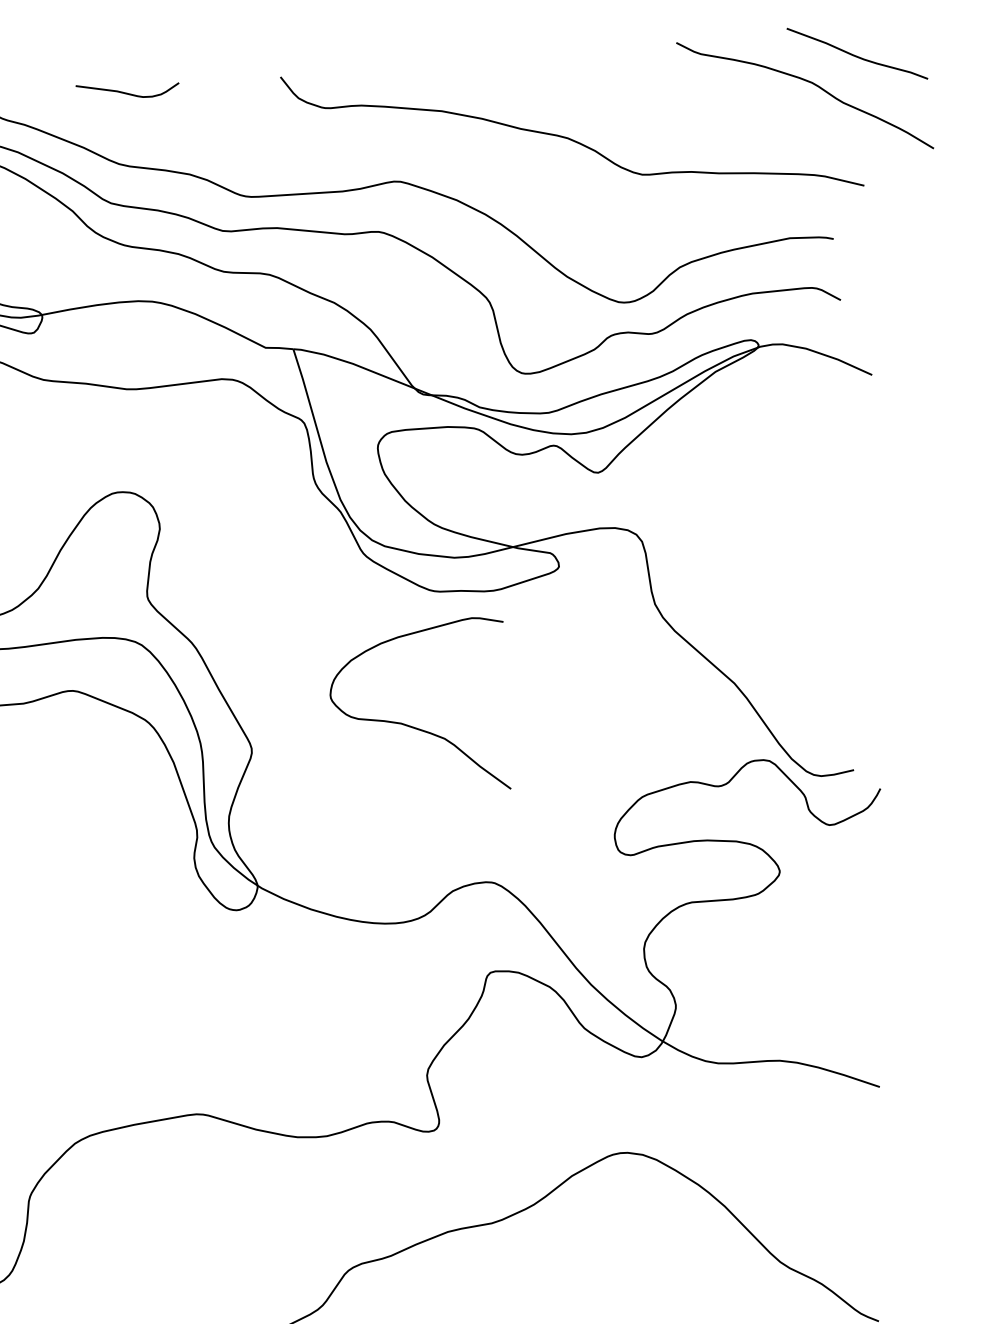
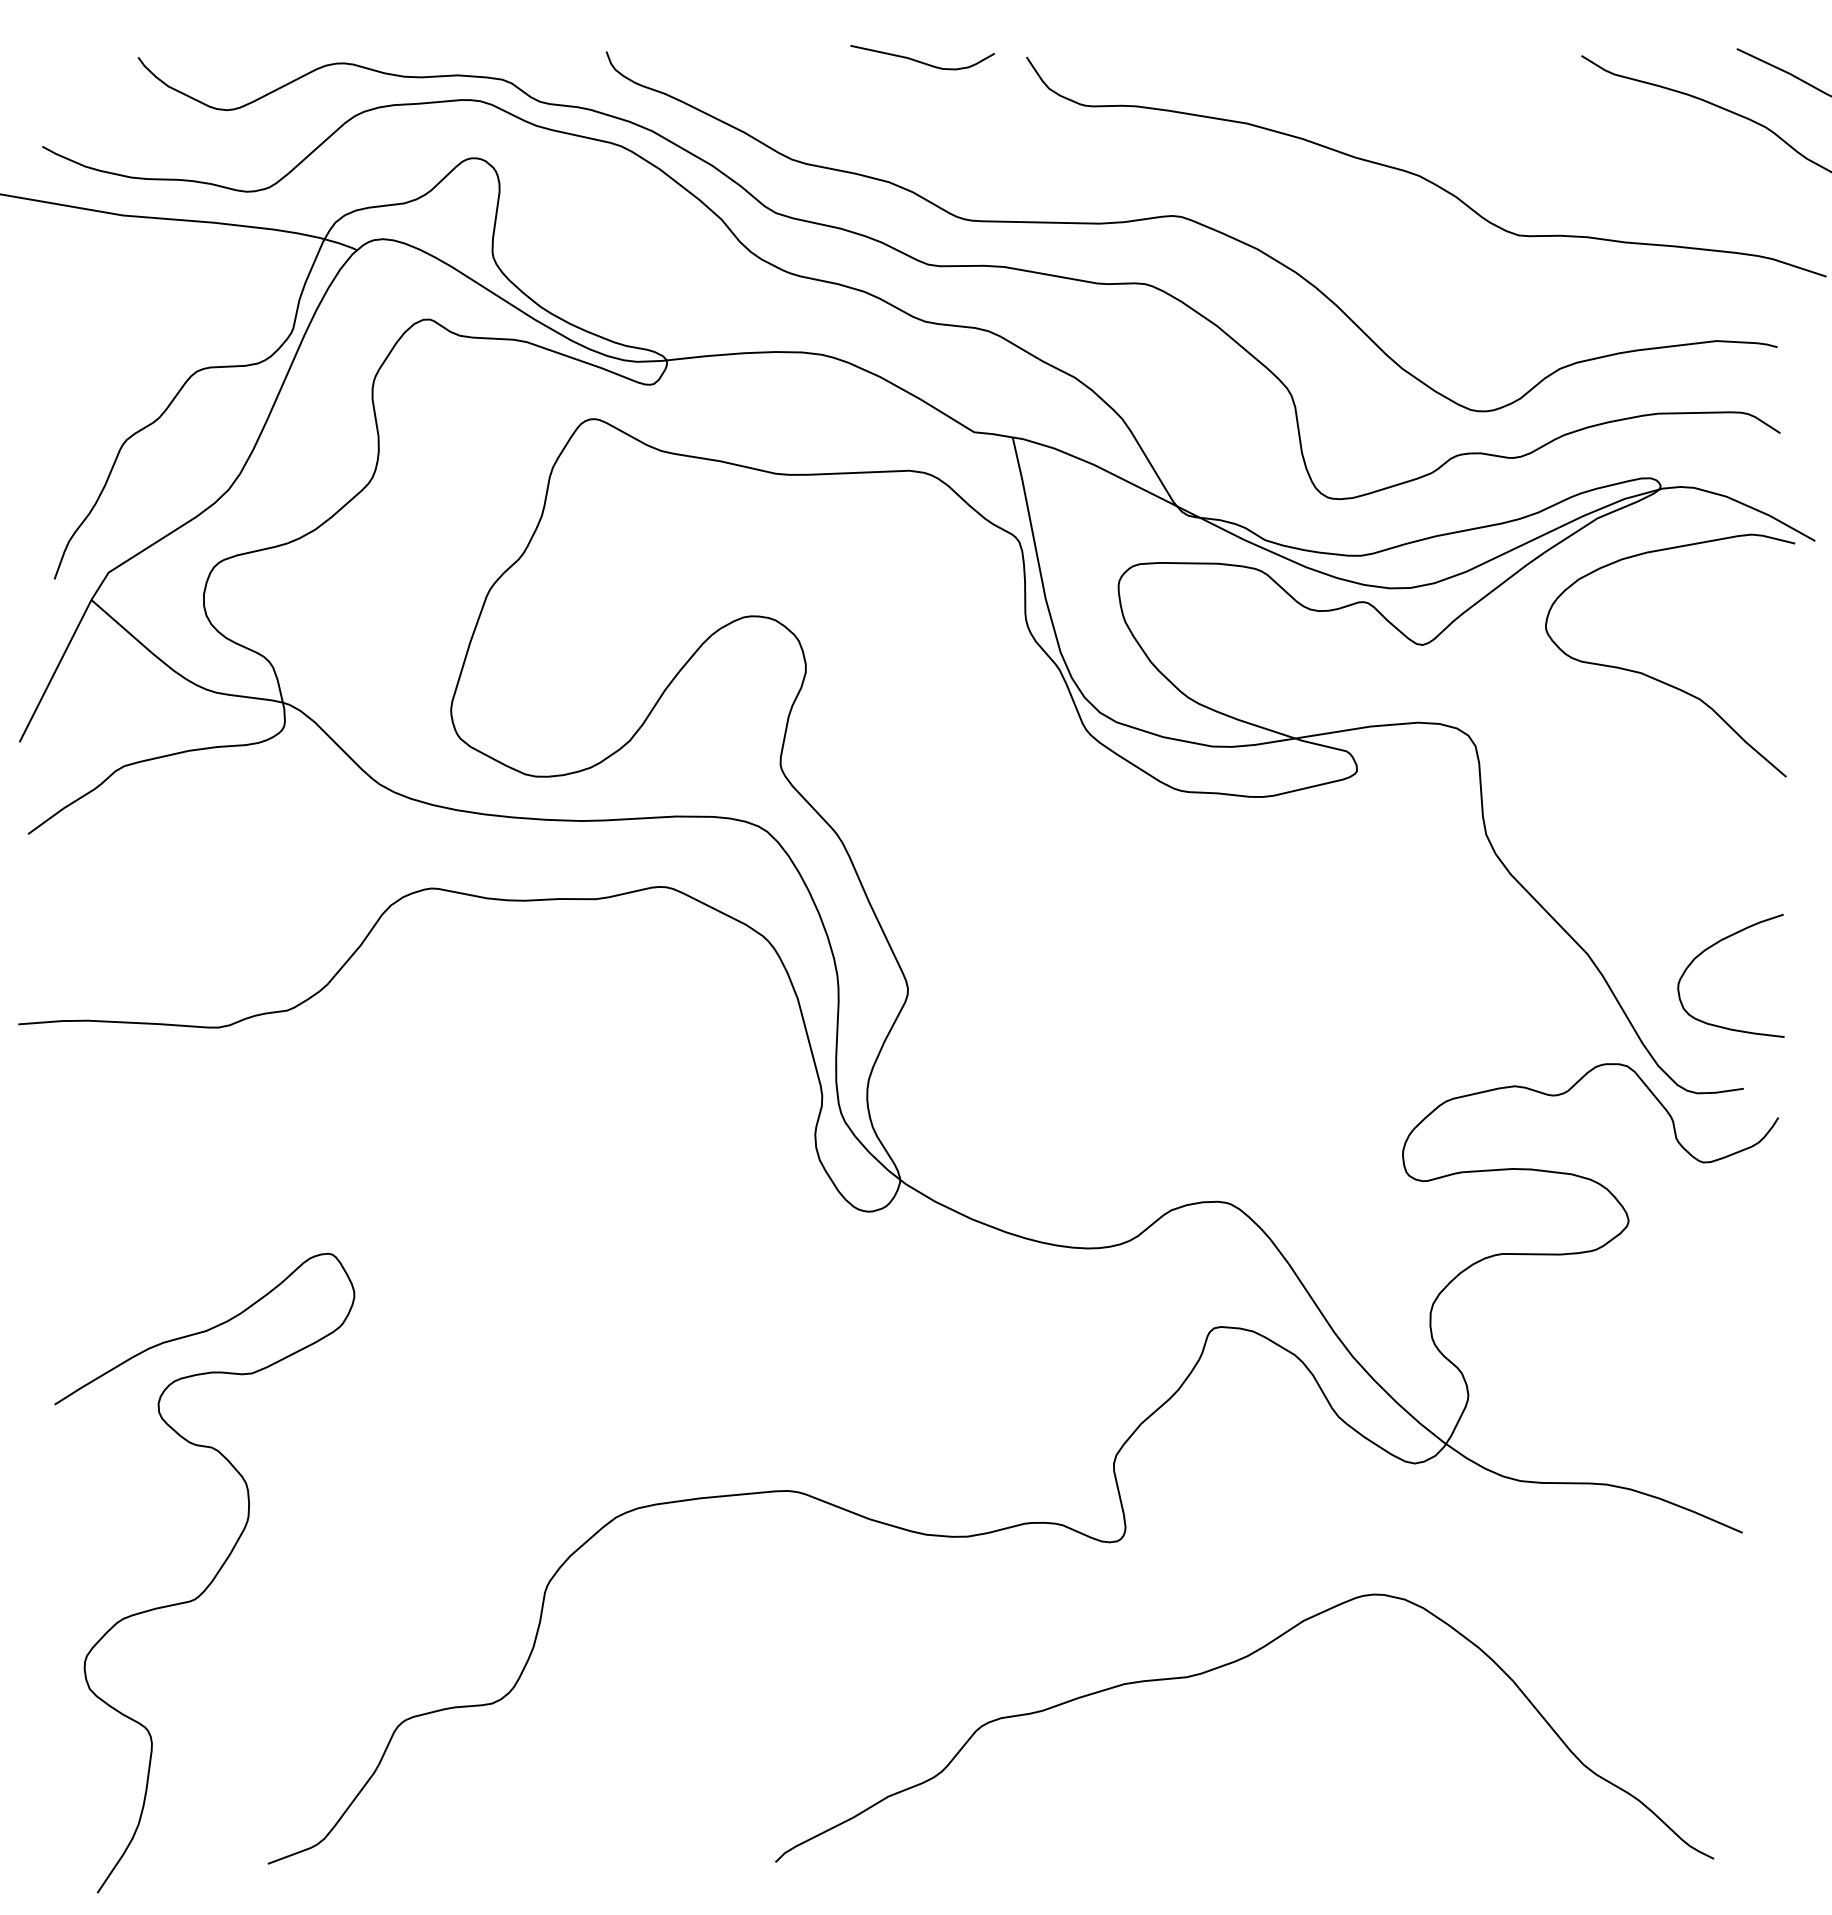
curve: (127, 93) -> (921, 61), moved
curve: (823, 670) -> (1713, 946), added
curve: (416, 727) -> (1661, 680), moved

